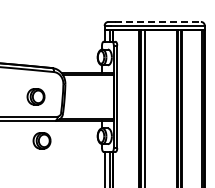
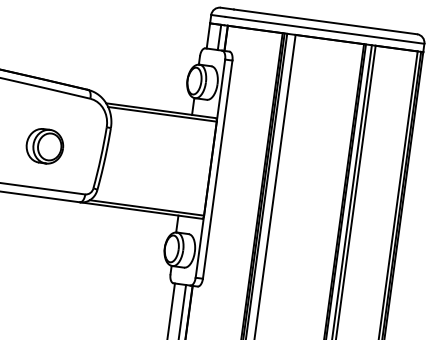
line: (158, 21) -> (327, 21), dashed -> solid
part: (41, 140) -> (43, 240), removed

